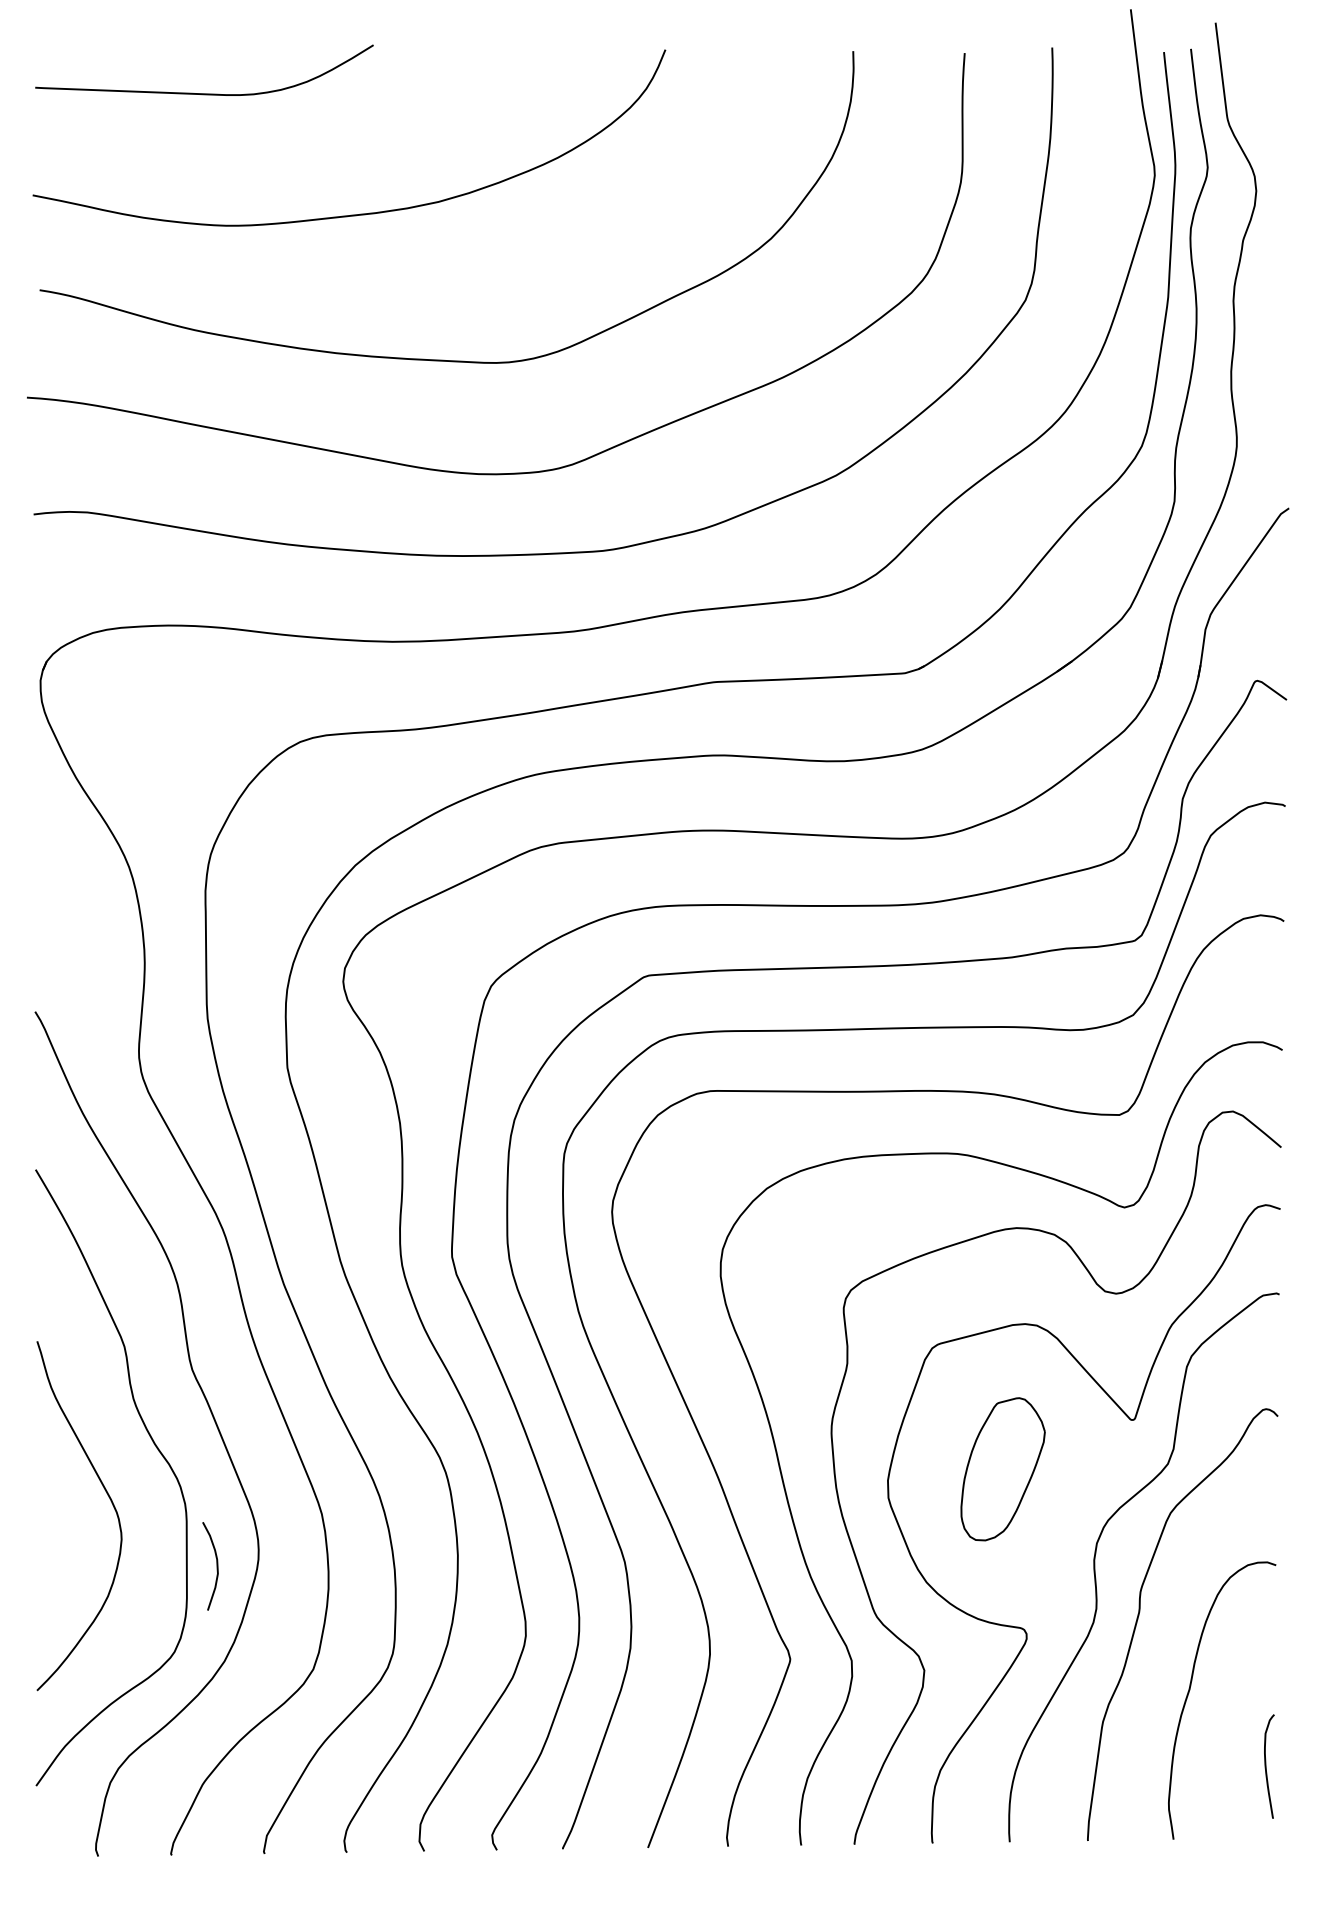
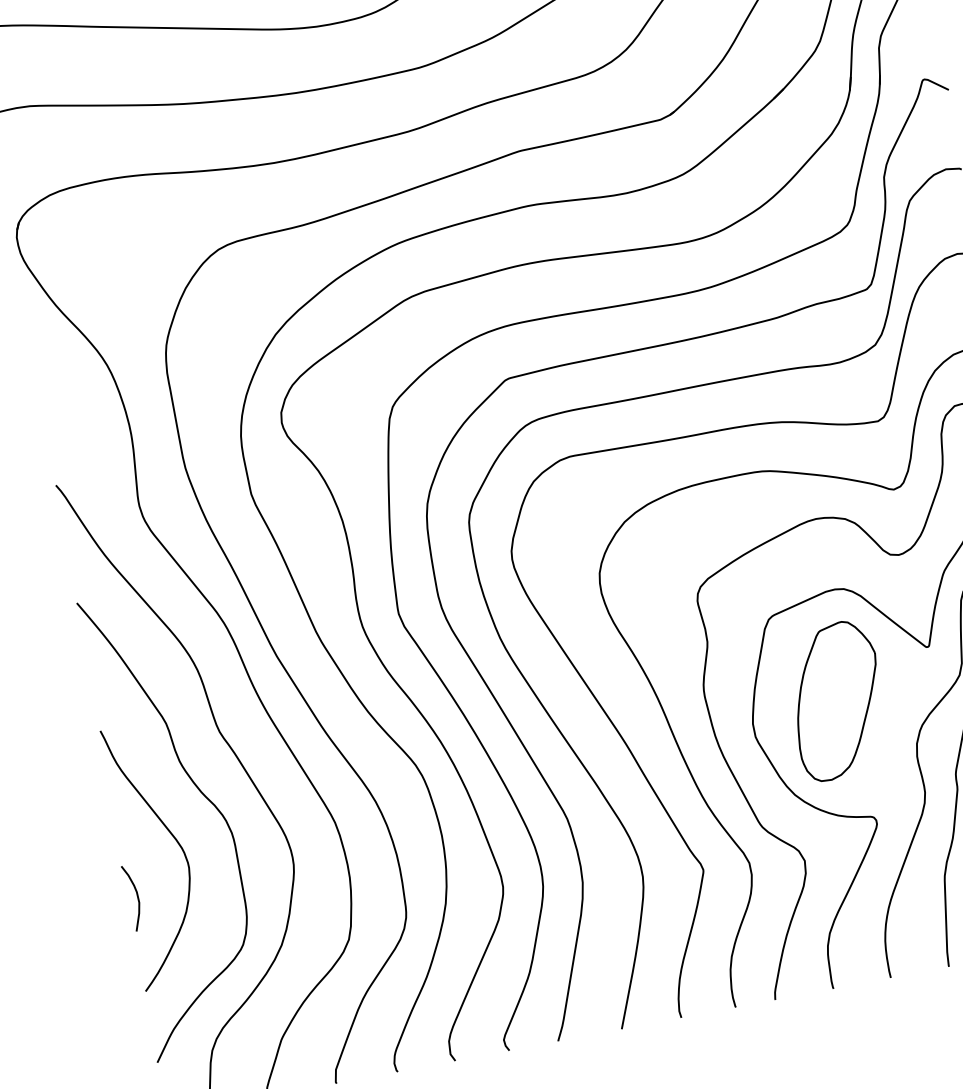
part: (1002, 1468) -> (836, 700), size x1.43
curve: (216, 1566) -> (137, 897), moved

